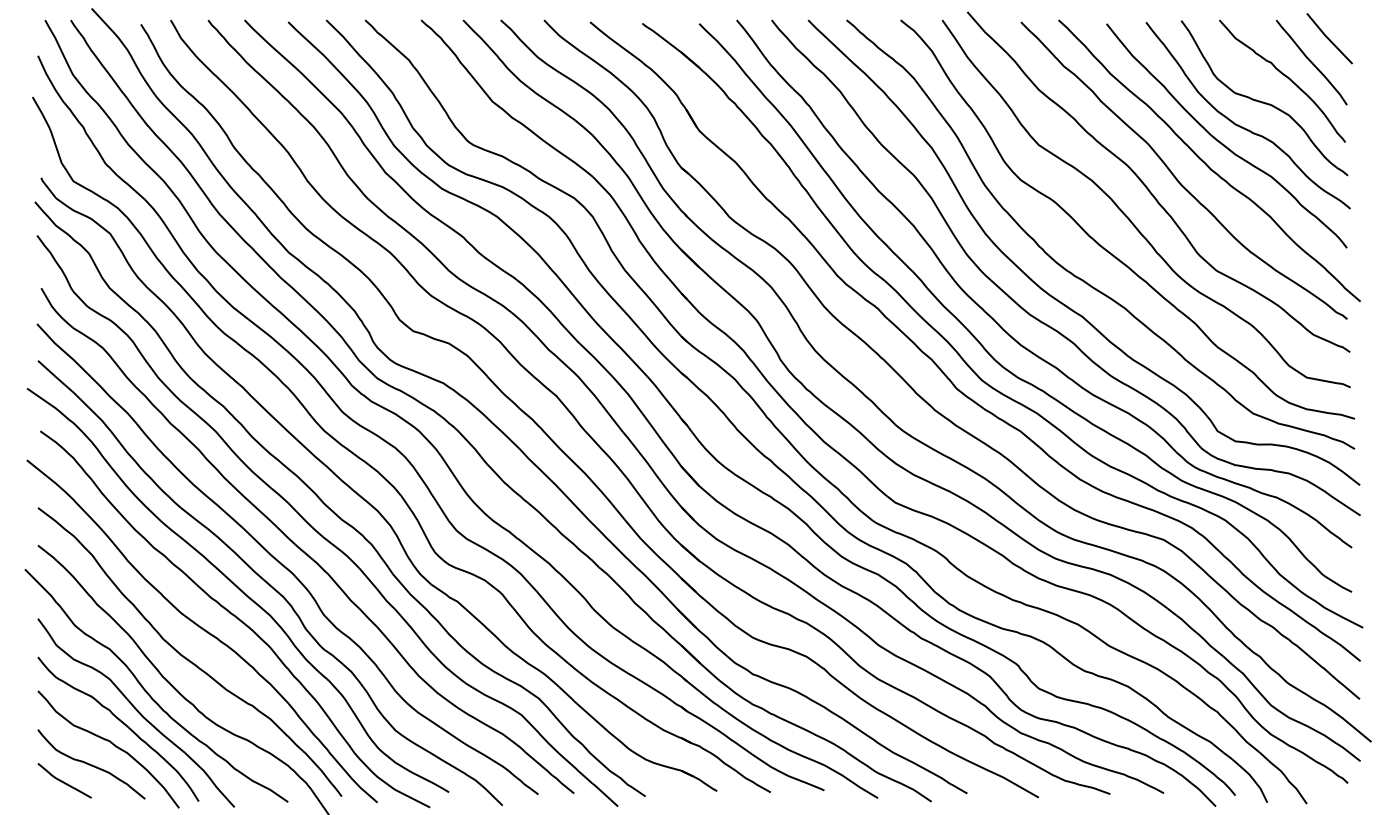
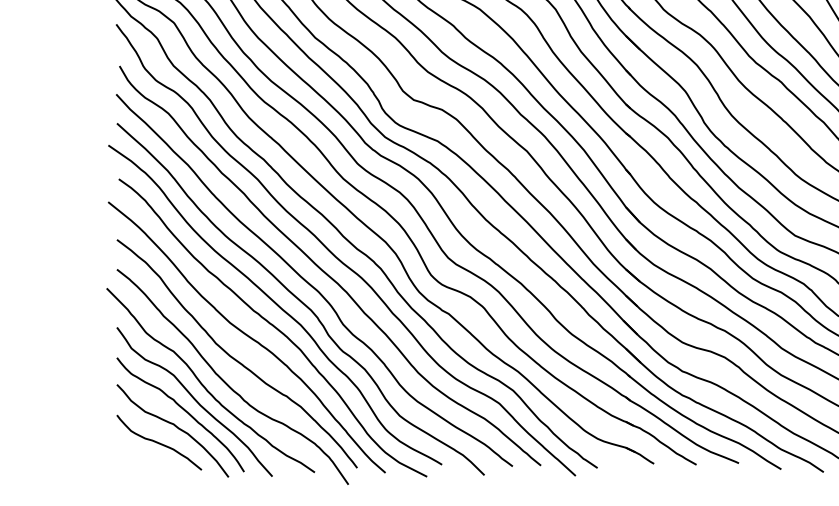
curve: (64, 781) -> (137, 456), removed

